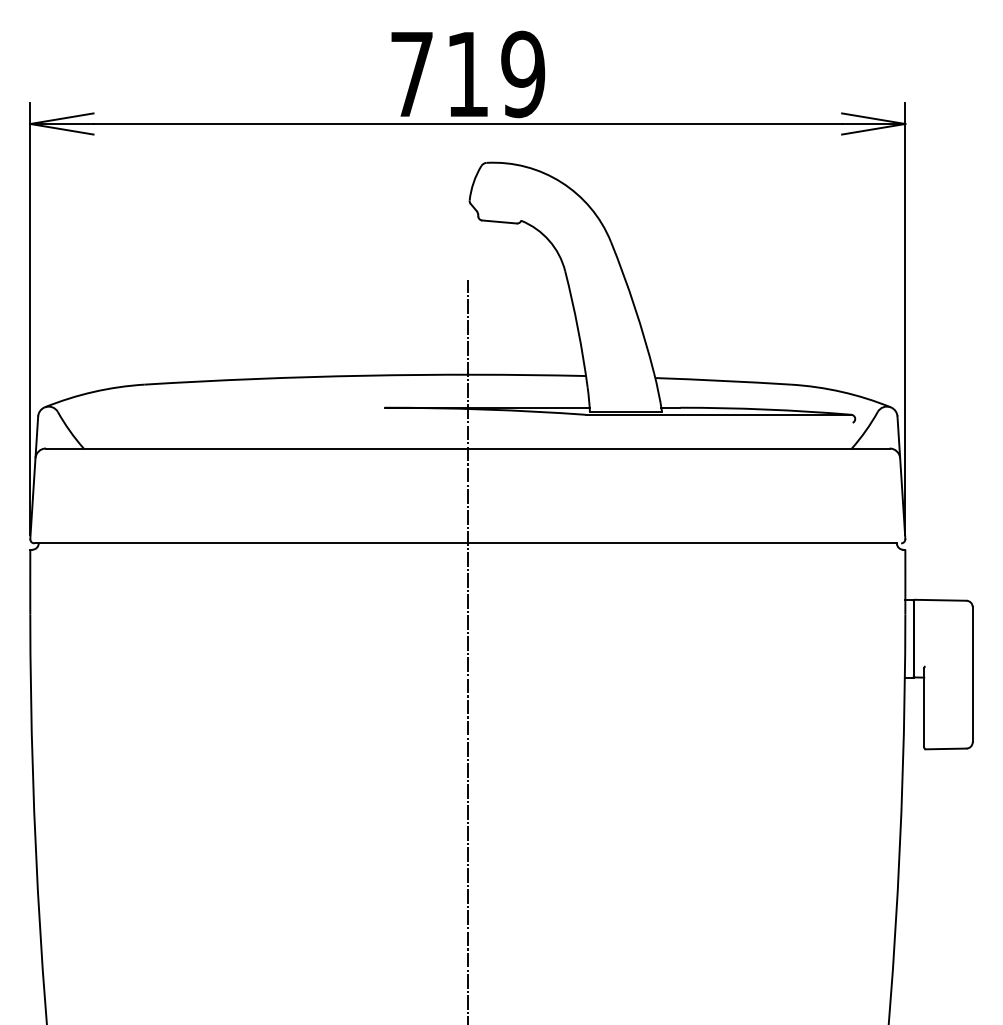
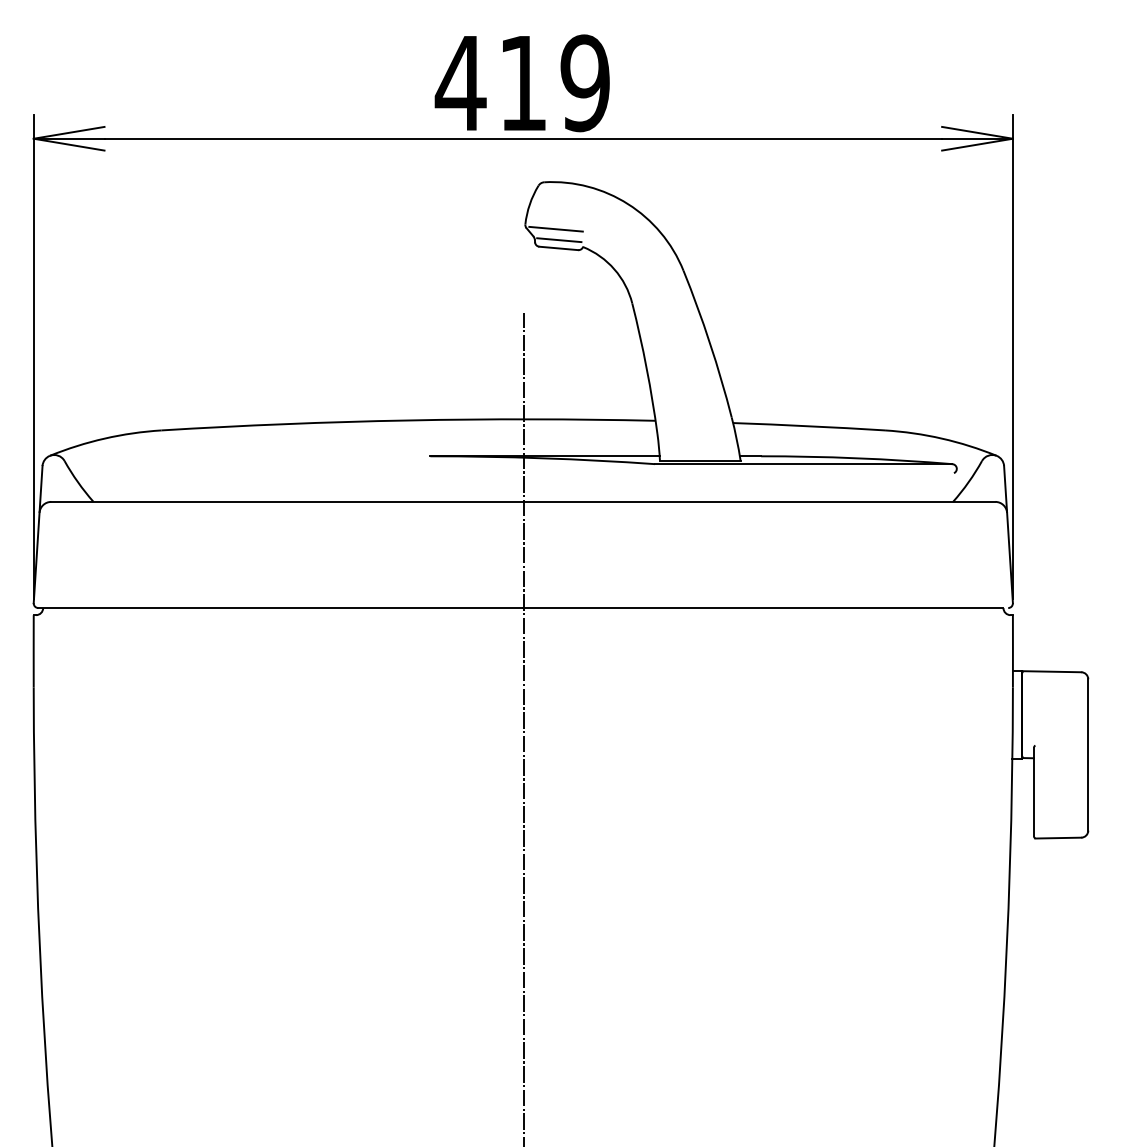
text: (411, 74) -> (460, 83), 719 -> 419
line: (497, 204) -> (556, 228), added
line: (499, 214) -> (558, 240), added

